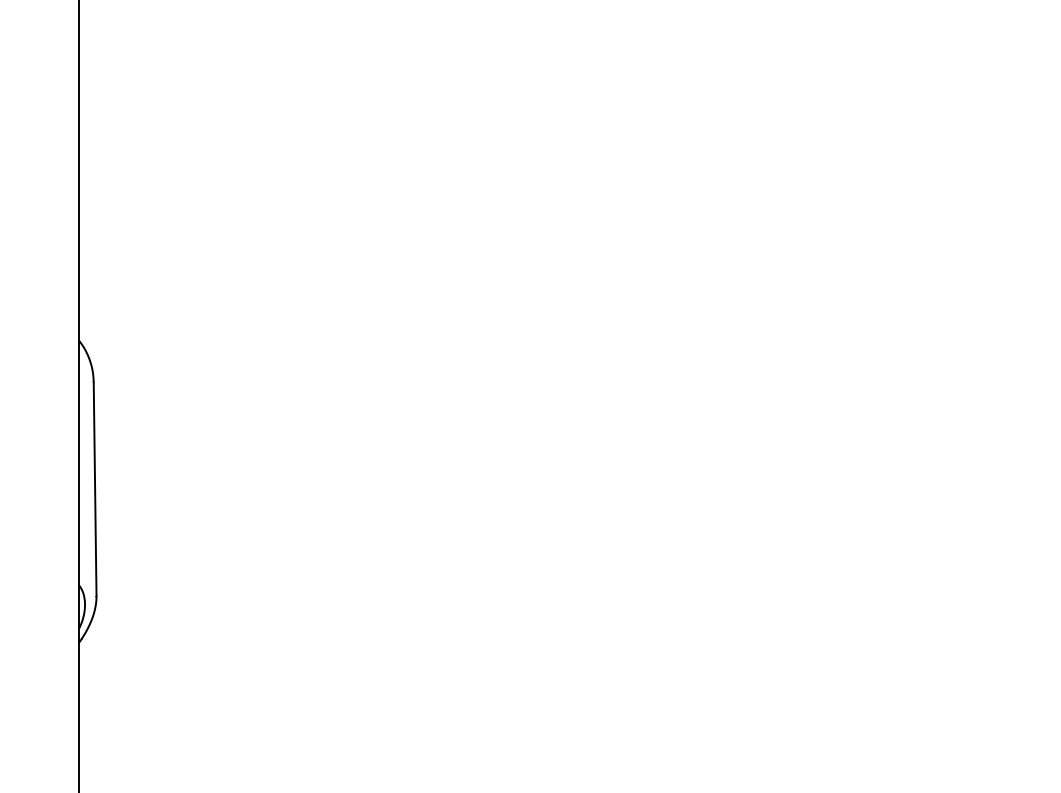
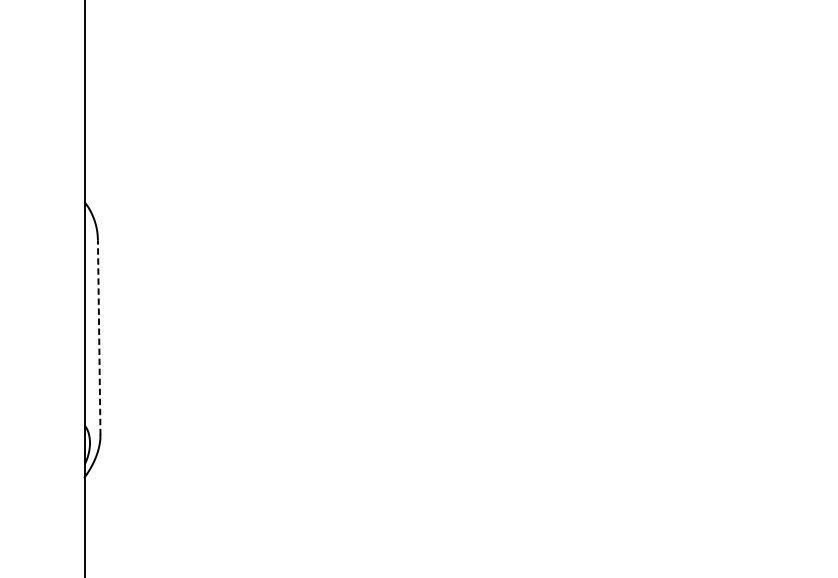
line: (95, 489) -> (99, 337), solid -> dashed

